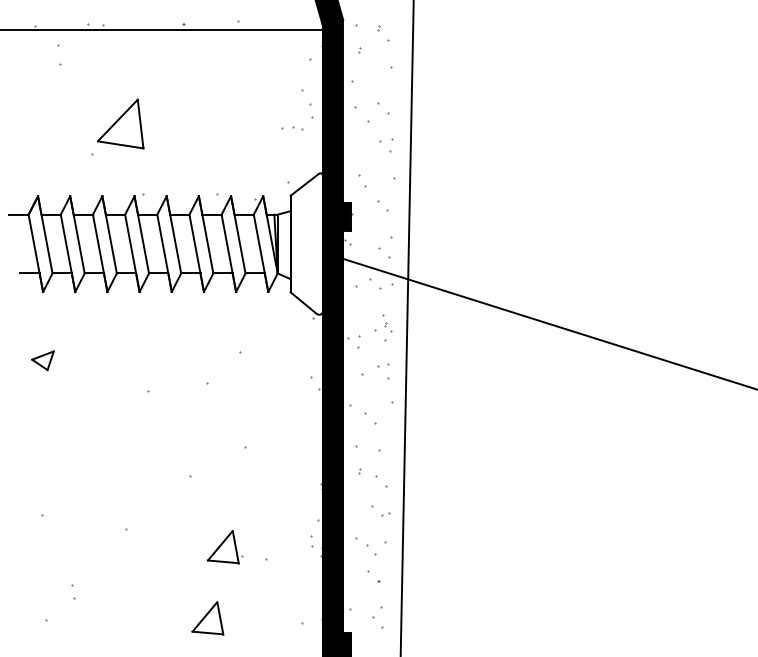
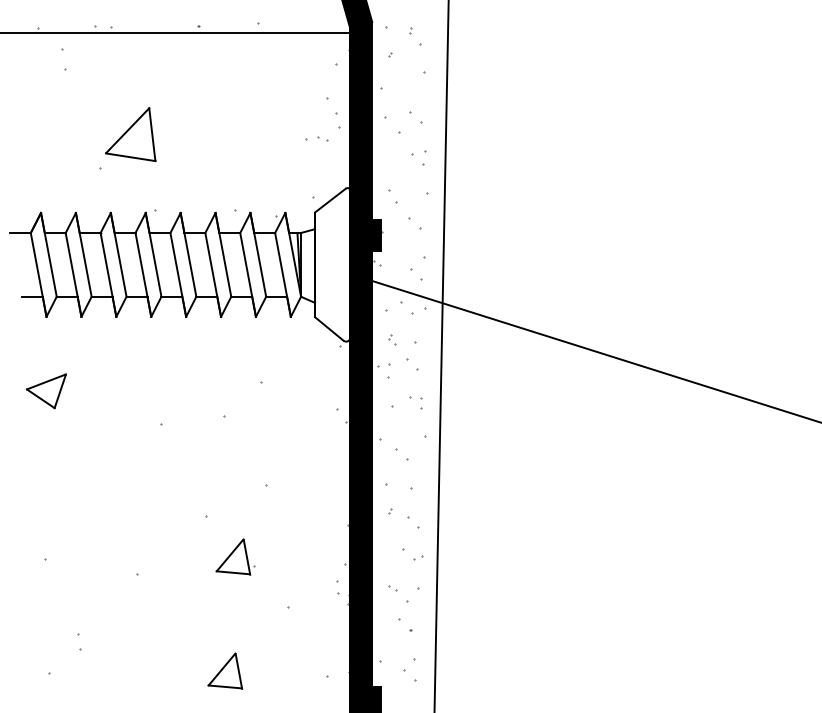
part: (388, 327) -> (393, 340), moved
part: (42, 360) -> (45, 391), size x1.67
part: (388, 371) -> (421, 403), size x0.62
part: (362, 542) -> (393, 588), size x0.62
part: (224, 547) -> (234, 557), moved

